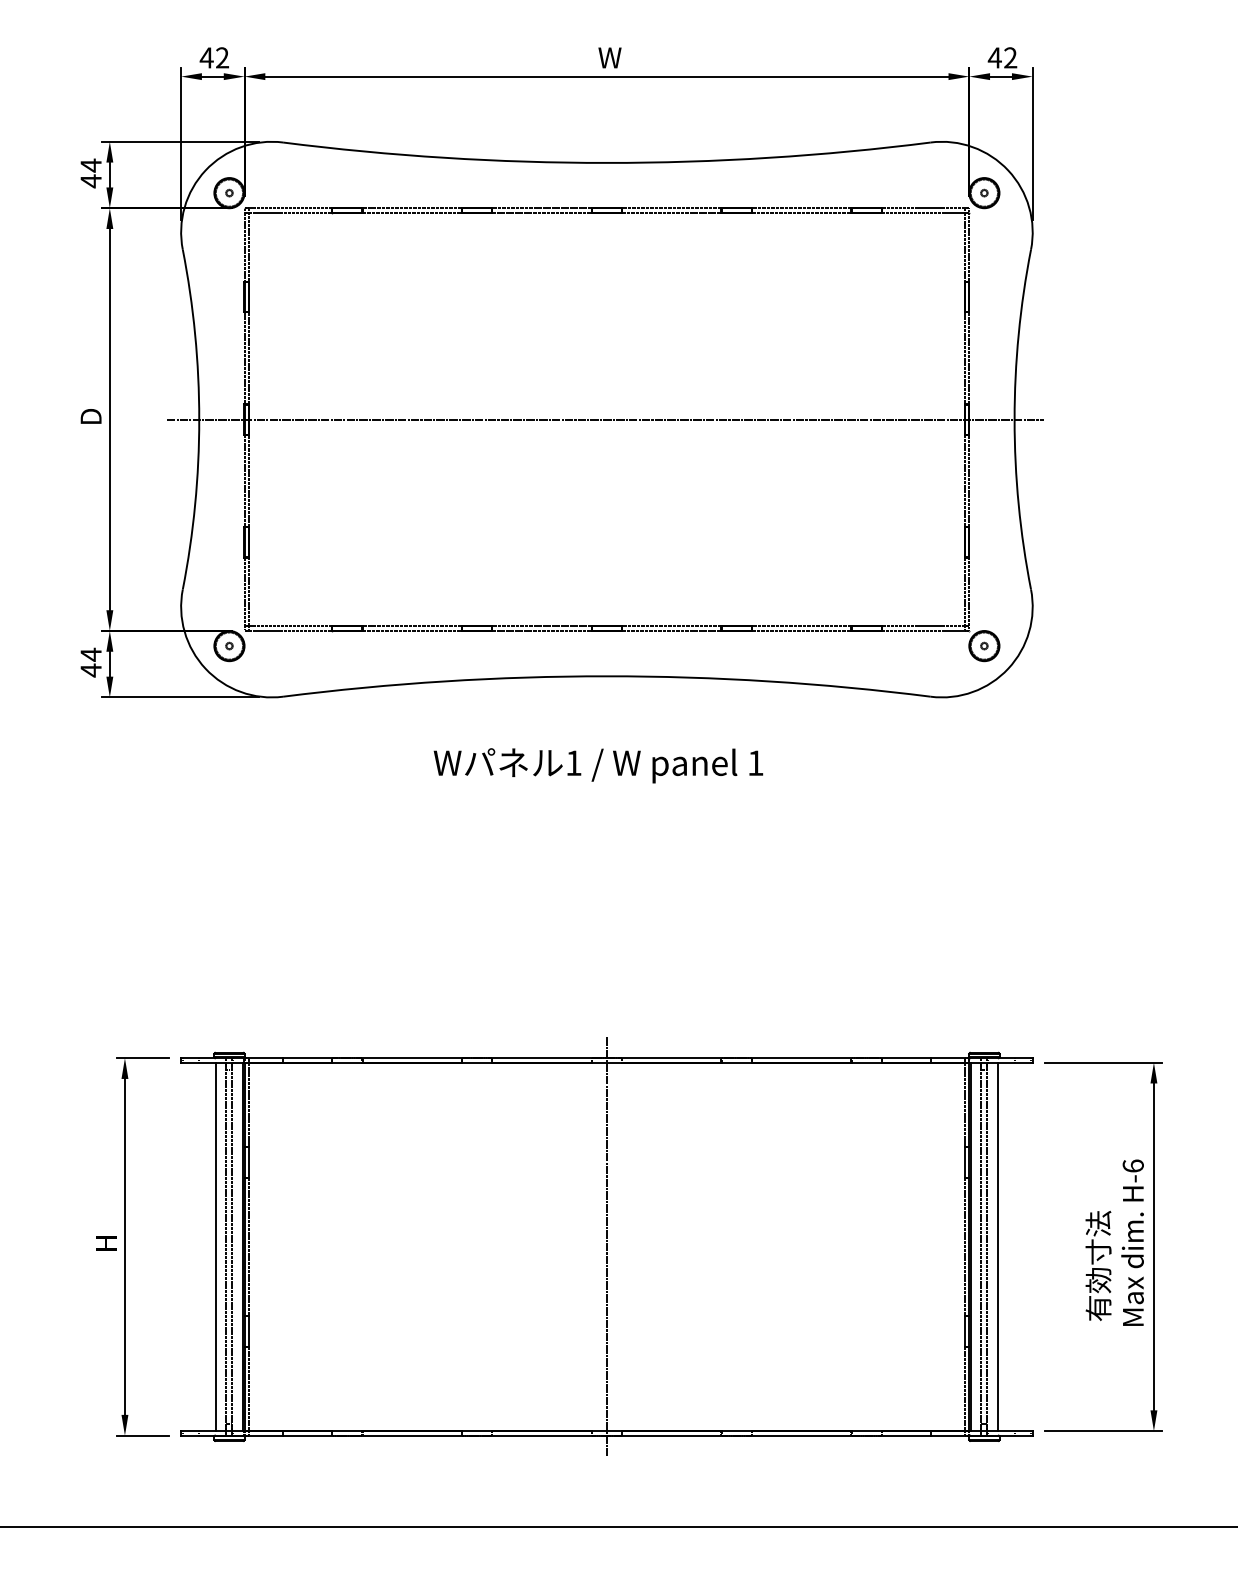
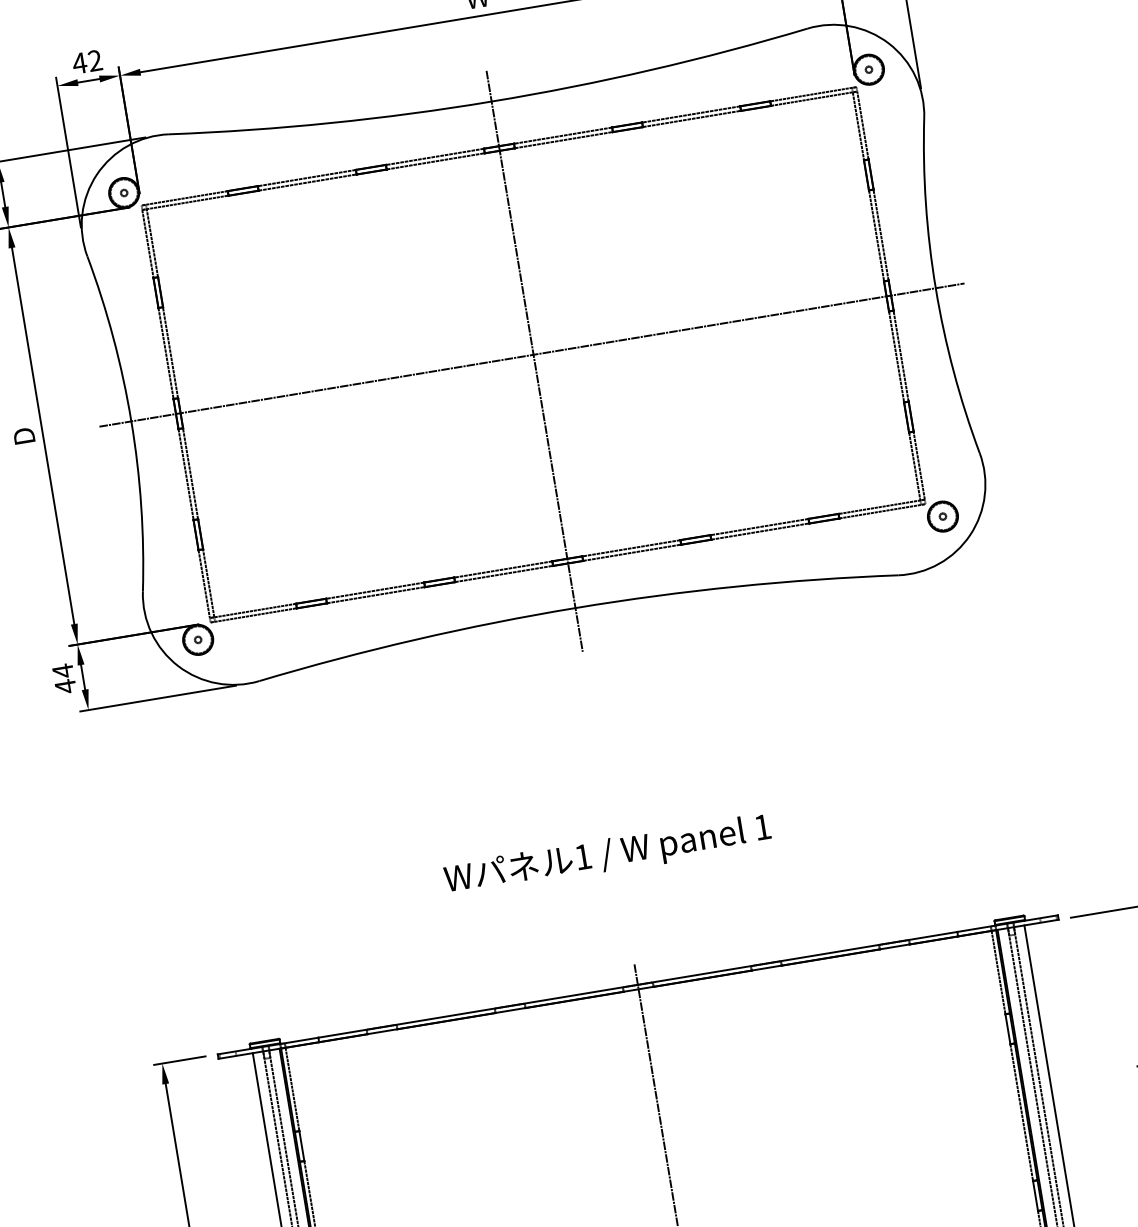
line: (606, 425) -> (534, 360), added
text: (598, 765) -> (607, 855), moved

